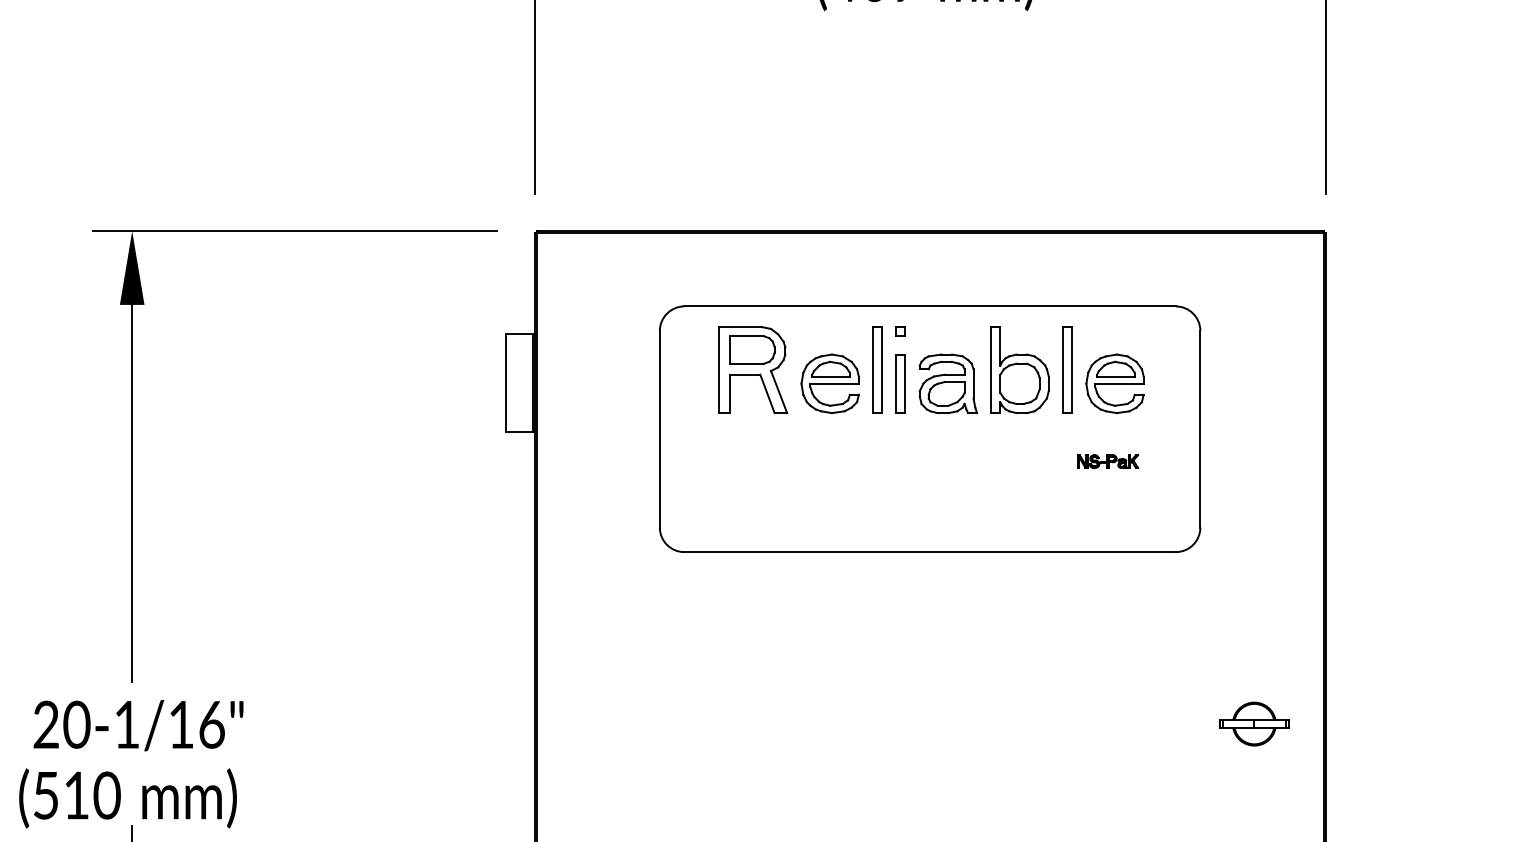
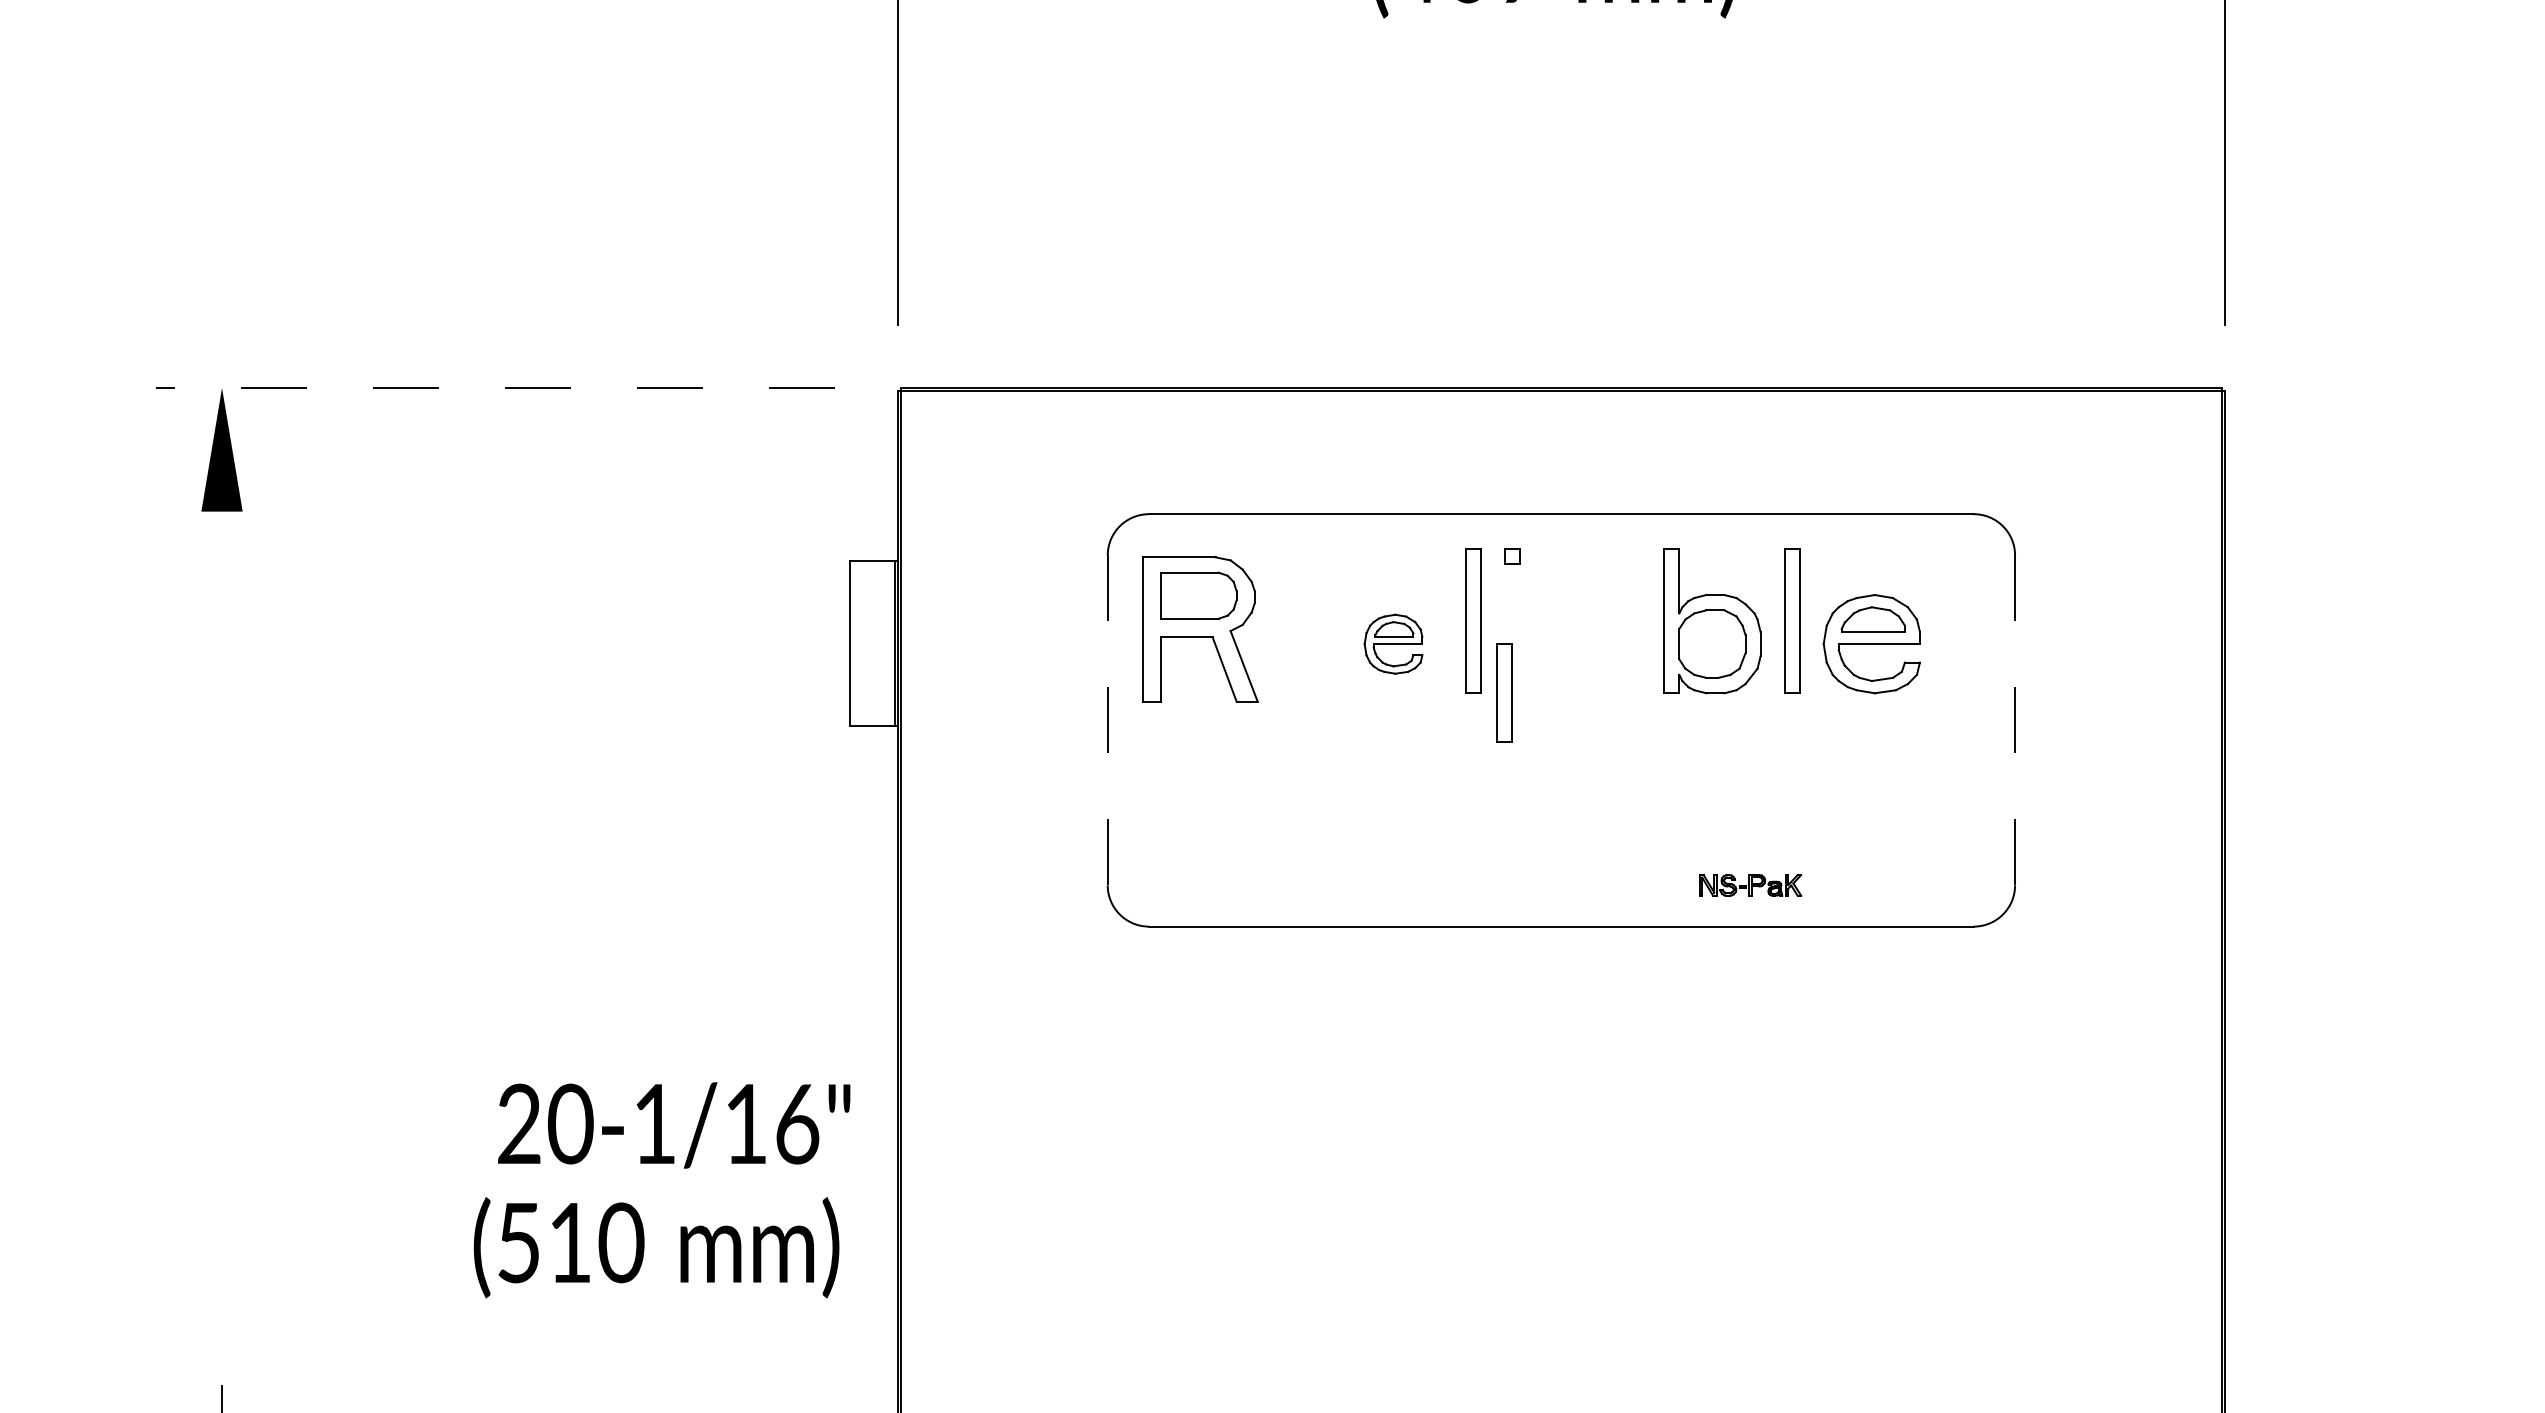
line: (294, 231) -> (494, 388), solid -> dashed
part: (753, 370) -> (1201, 630), moved
part: (829, 383) -> (1392, 643), size x0.6
part: (900, 383) -> (1503, 692), moved
part: (948, 383) -> (1592, 643), removed
line: (1200, 428) -> (2015, 719), solid -> dashed
line: (659, 429) -> (1107, 720), solid -> dashed
part: (1107, 461) -> (1750, 885), moved
line: (132, 492) -> (222, 826), removed
part: (1254, 723) -> (2105, 1214), removed
text: (131, 764) -> (662, 1190), moved

